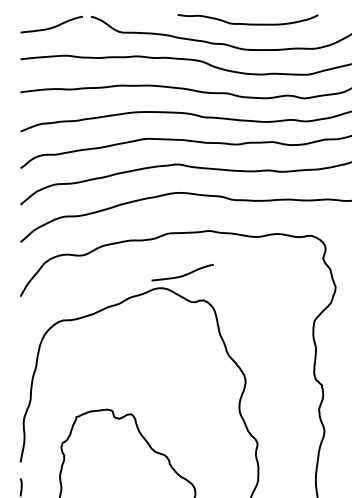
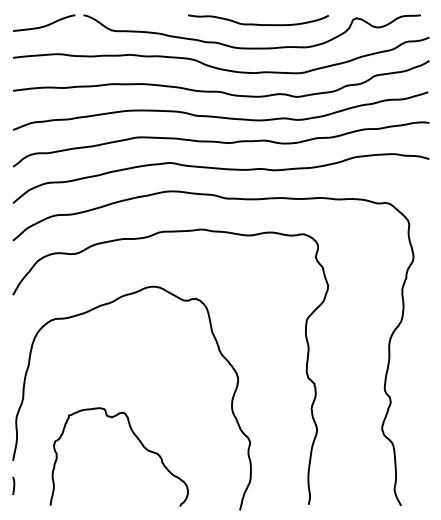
curve: (246, 23) -> (257, 23), moved
curve: (184, 274) -> (177, 272), removed

